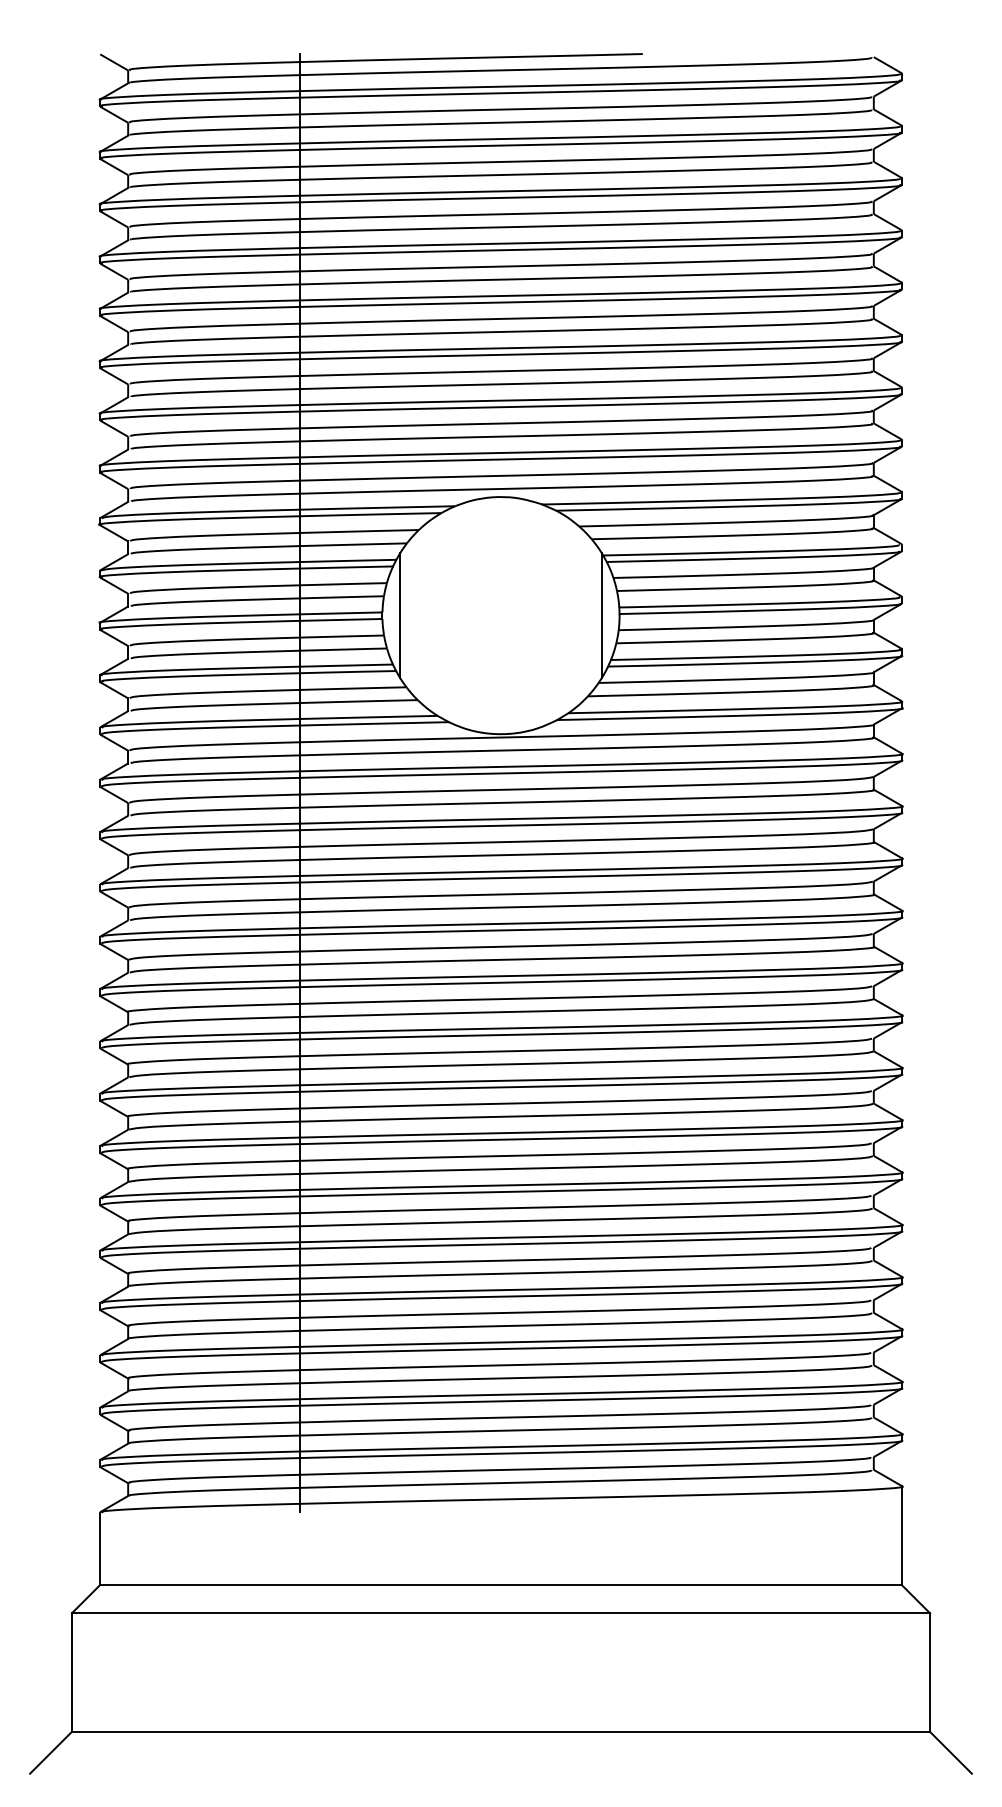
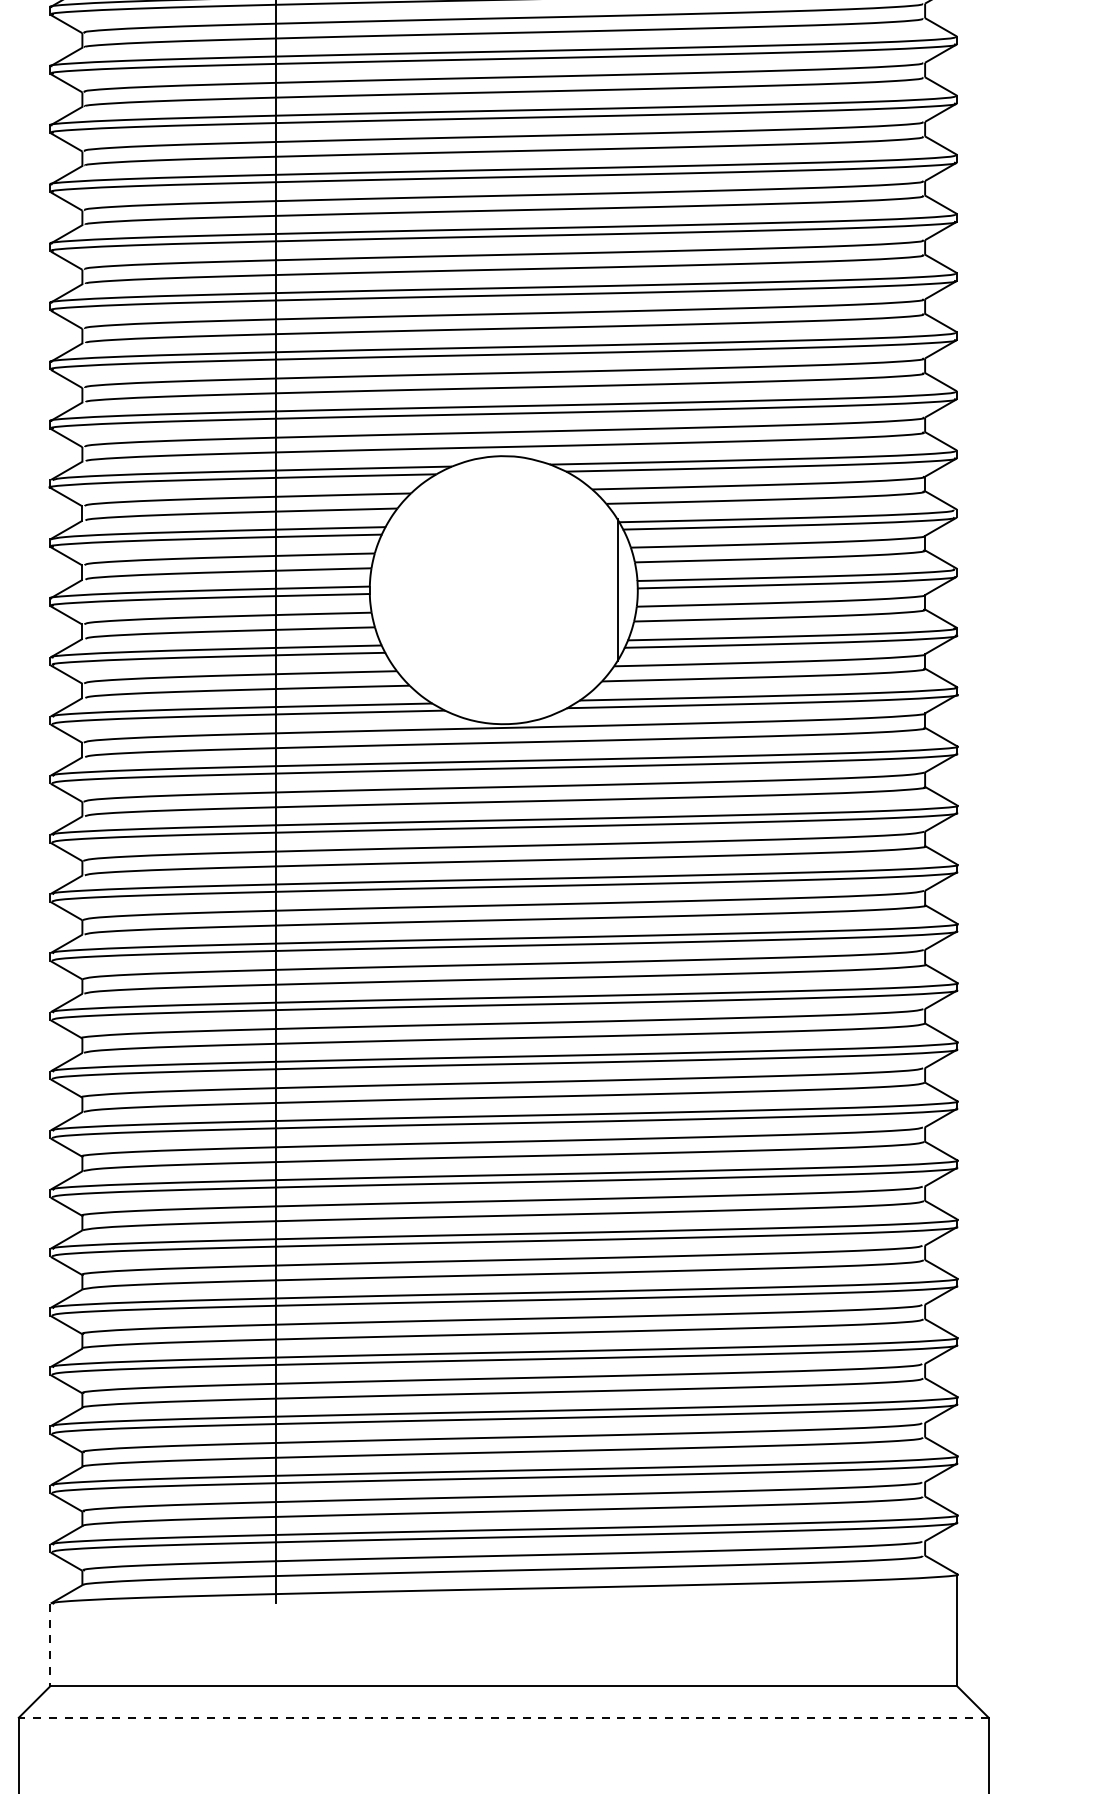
line: (400, 615) -> (390, 590), removed
line: (99, 1549) -> (49, 1645), solid -> dashed
line: (500, 1613) -> (503, 1717), solid -> dashed

